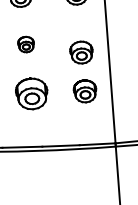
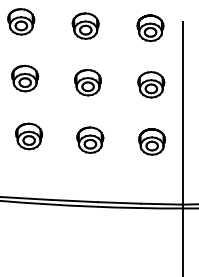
part: (25, 44) -> (87, 82), size x1.43
part: (81, 52) -> (151, 84), moved
part: (31, 93) -> (90, 139), size x0.71

